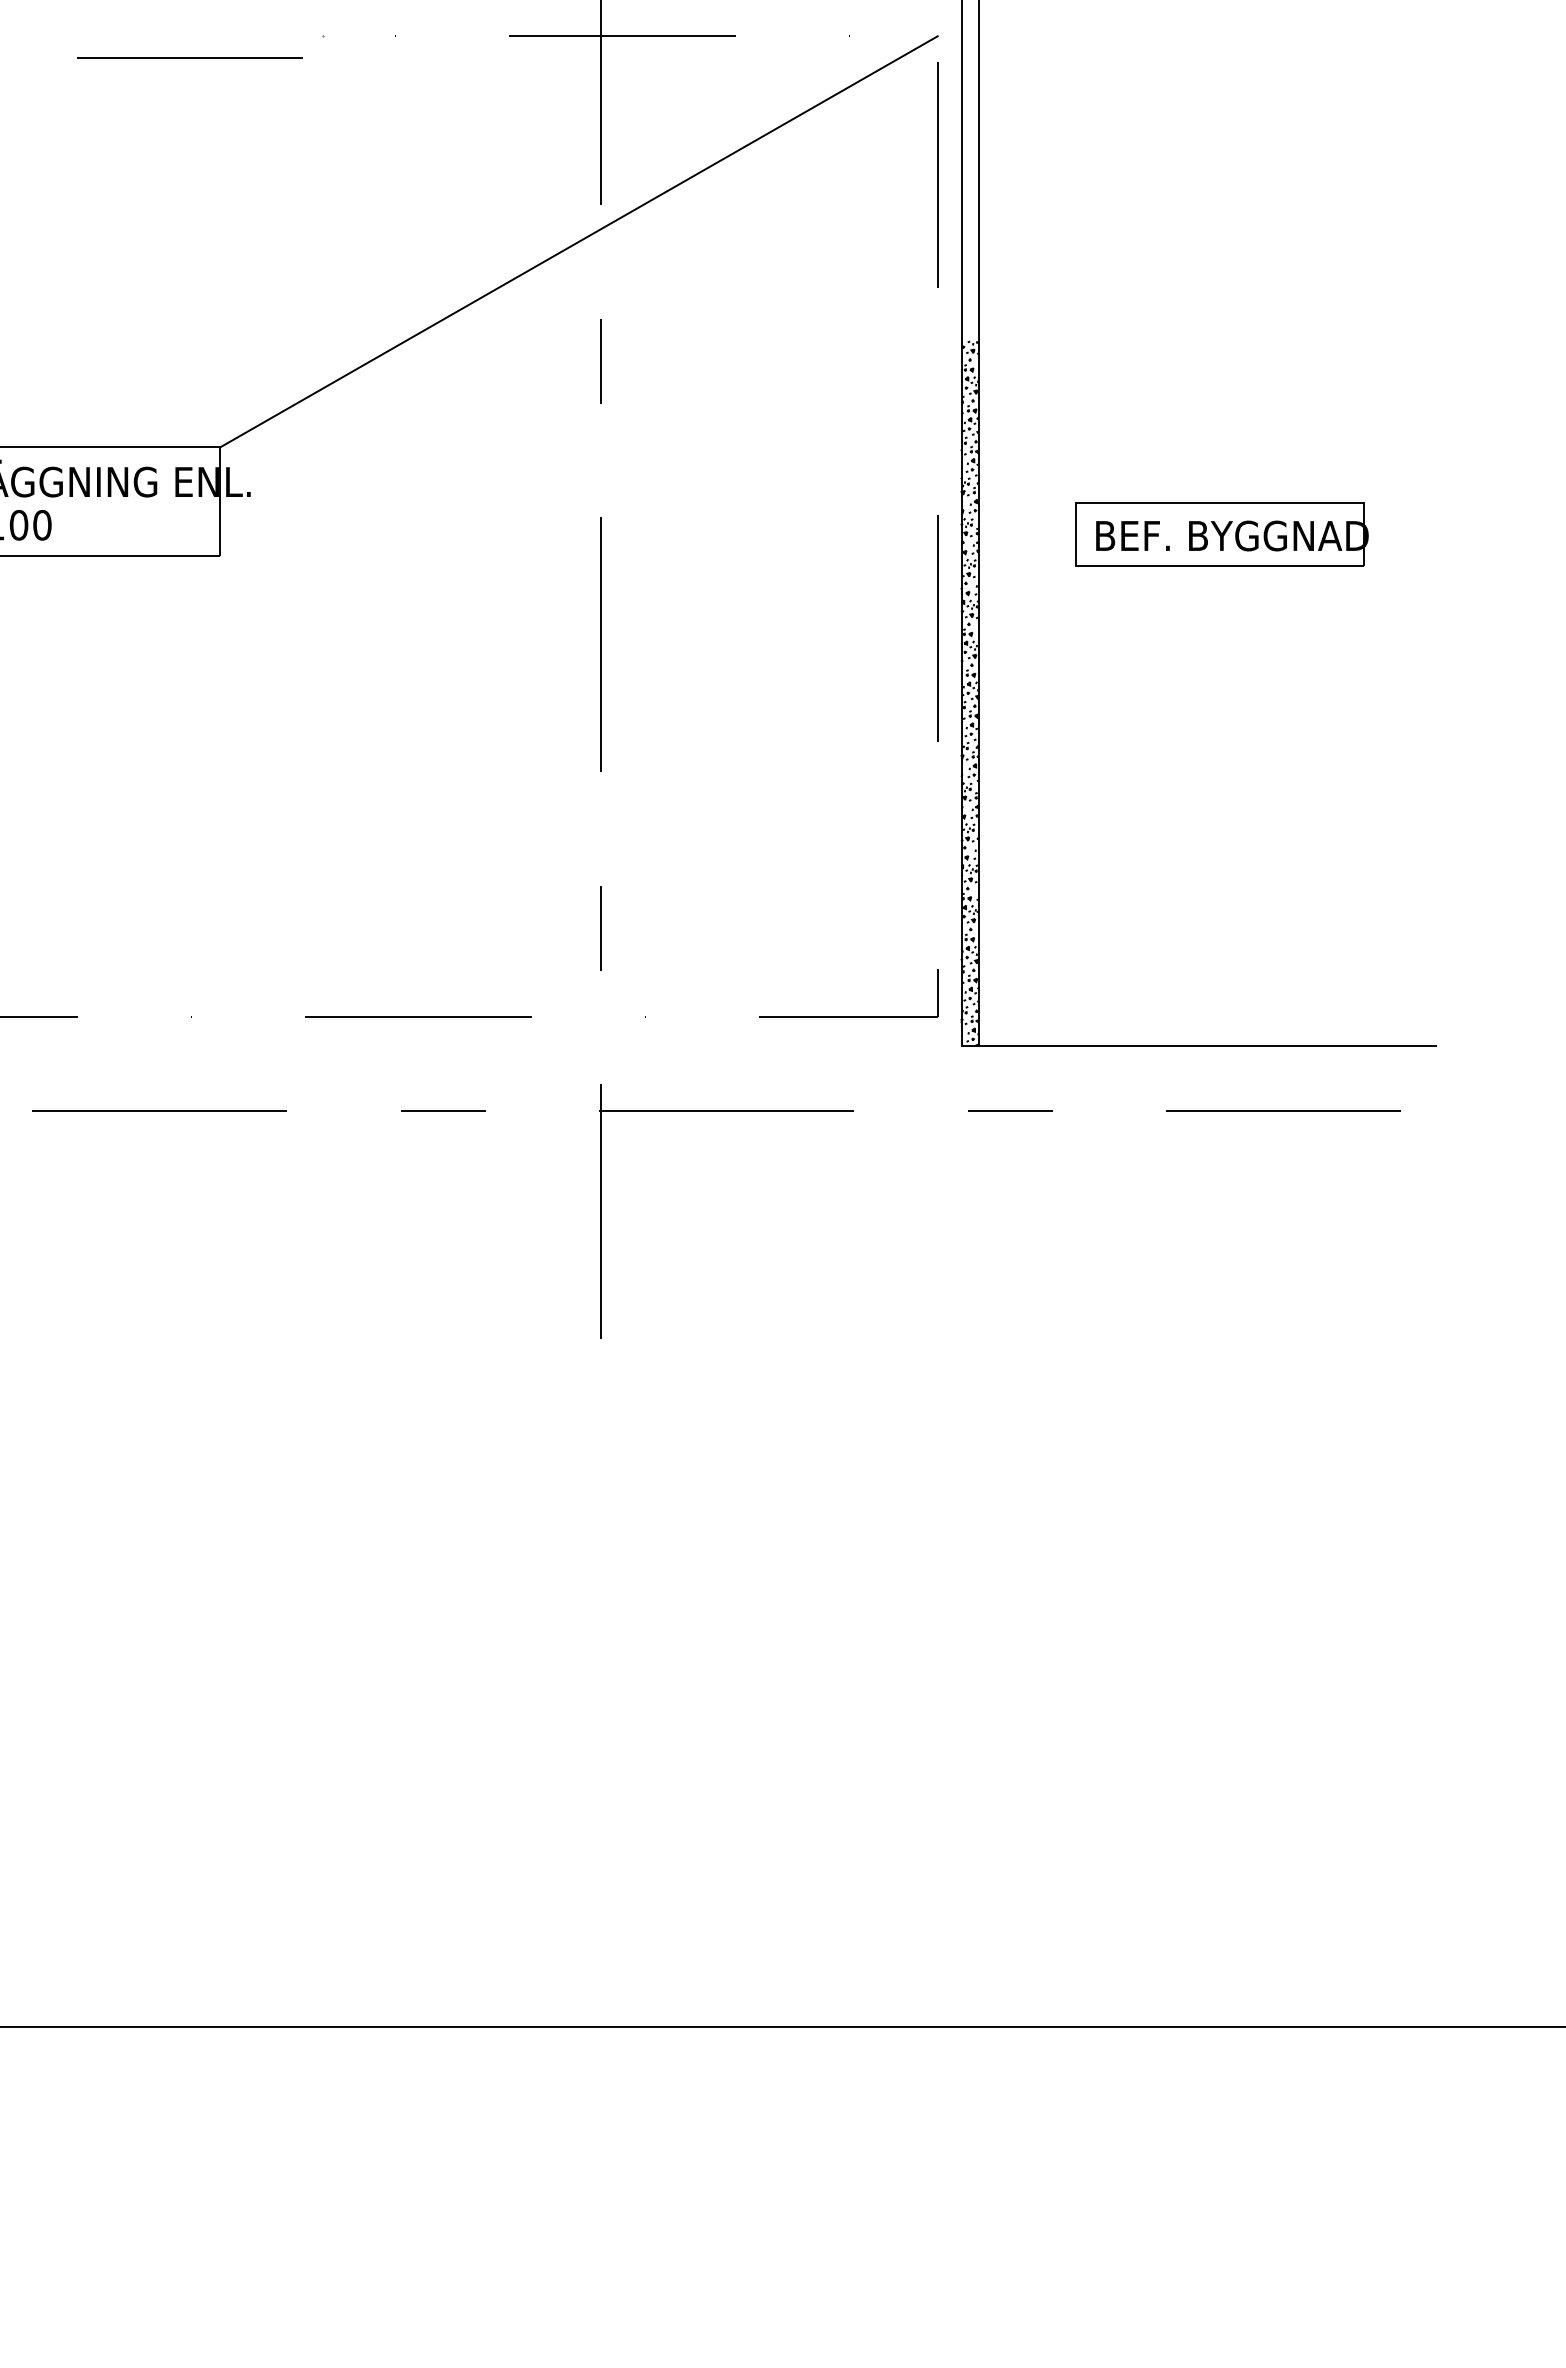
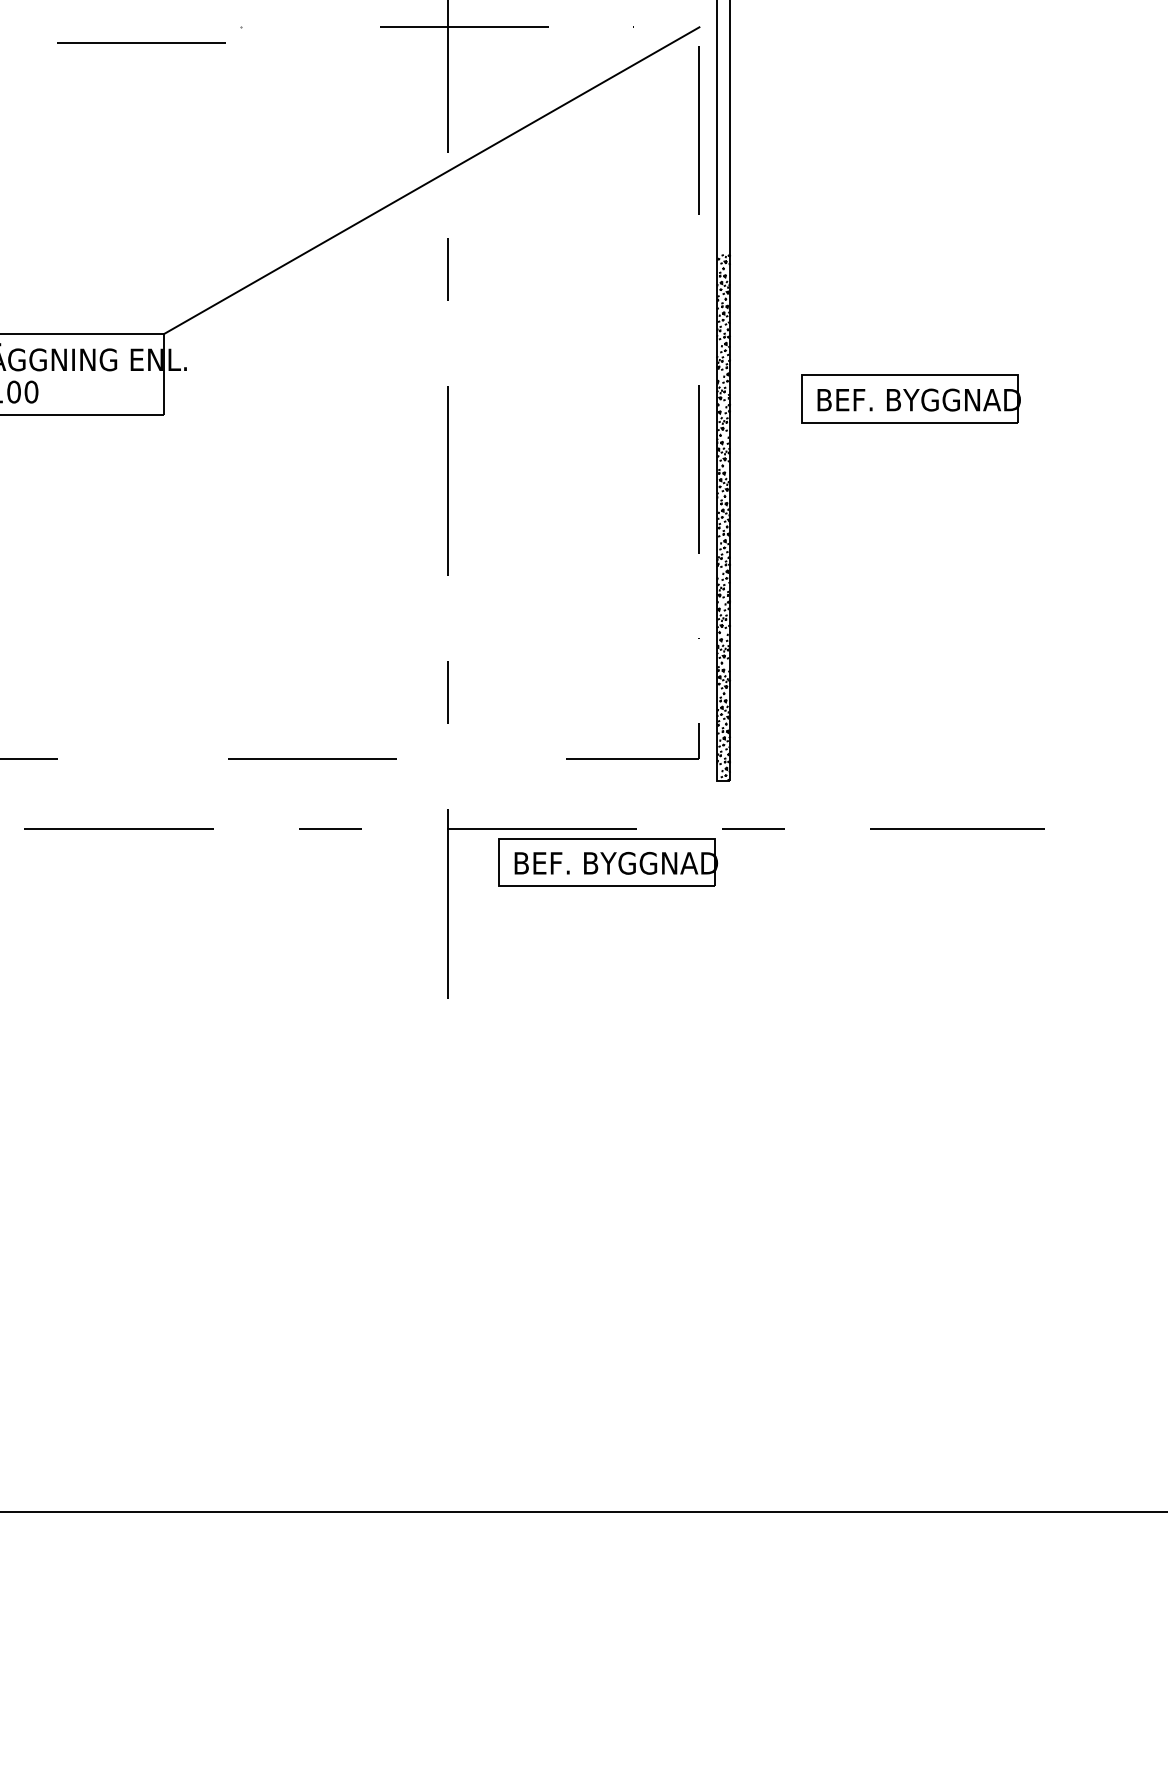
line: (1206, 1046) -> (899, 780), removed
part: (815, 1155) -> (608, 862), added

